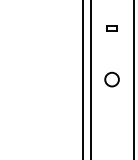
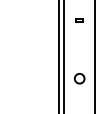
circle: (111, 79) -> (79, 78), moved

